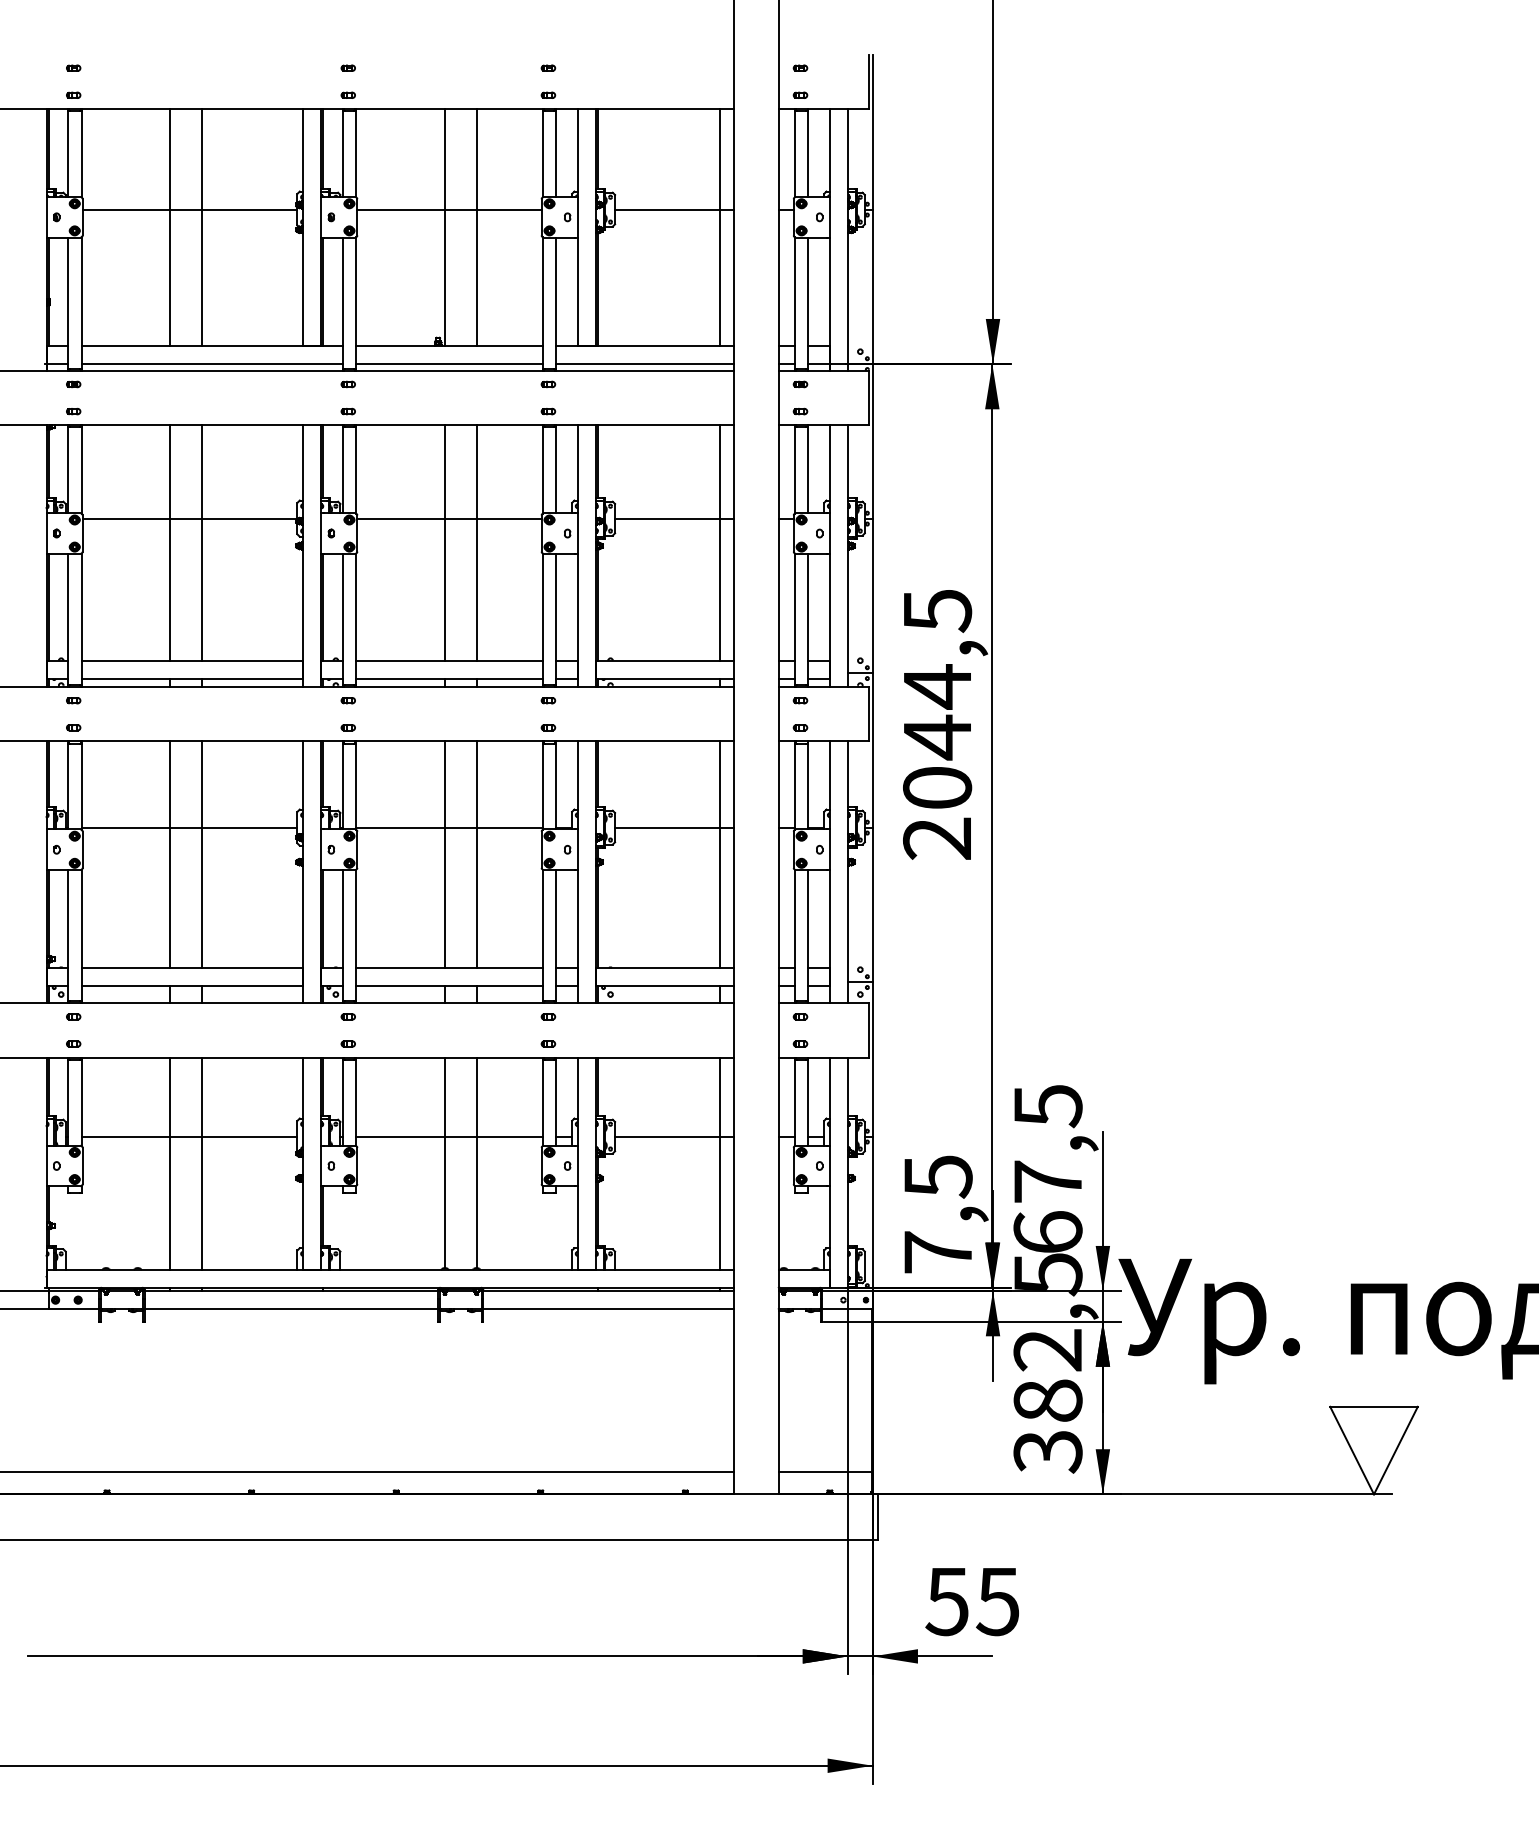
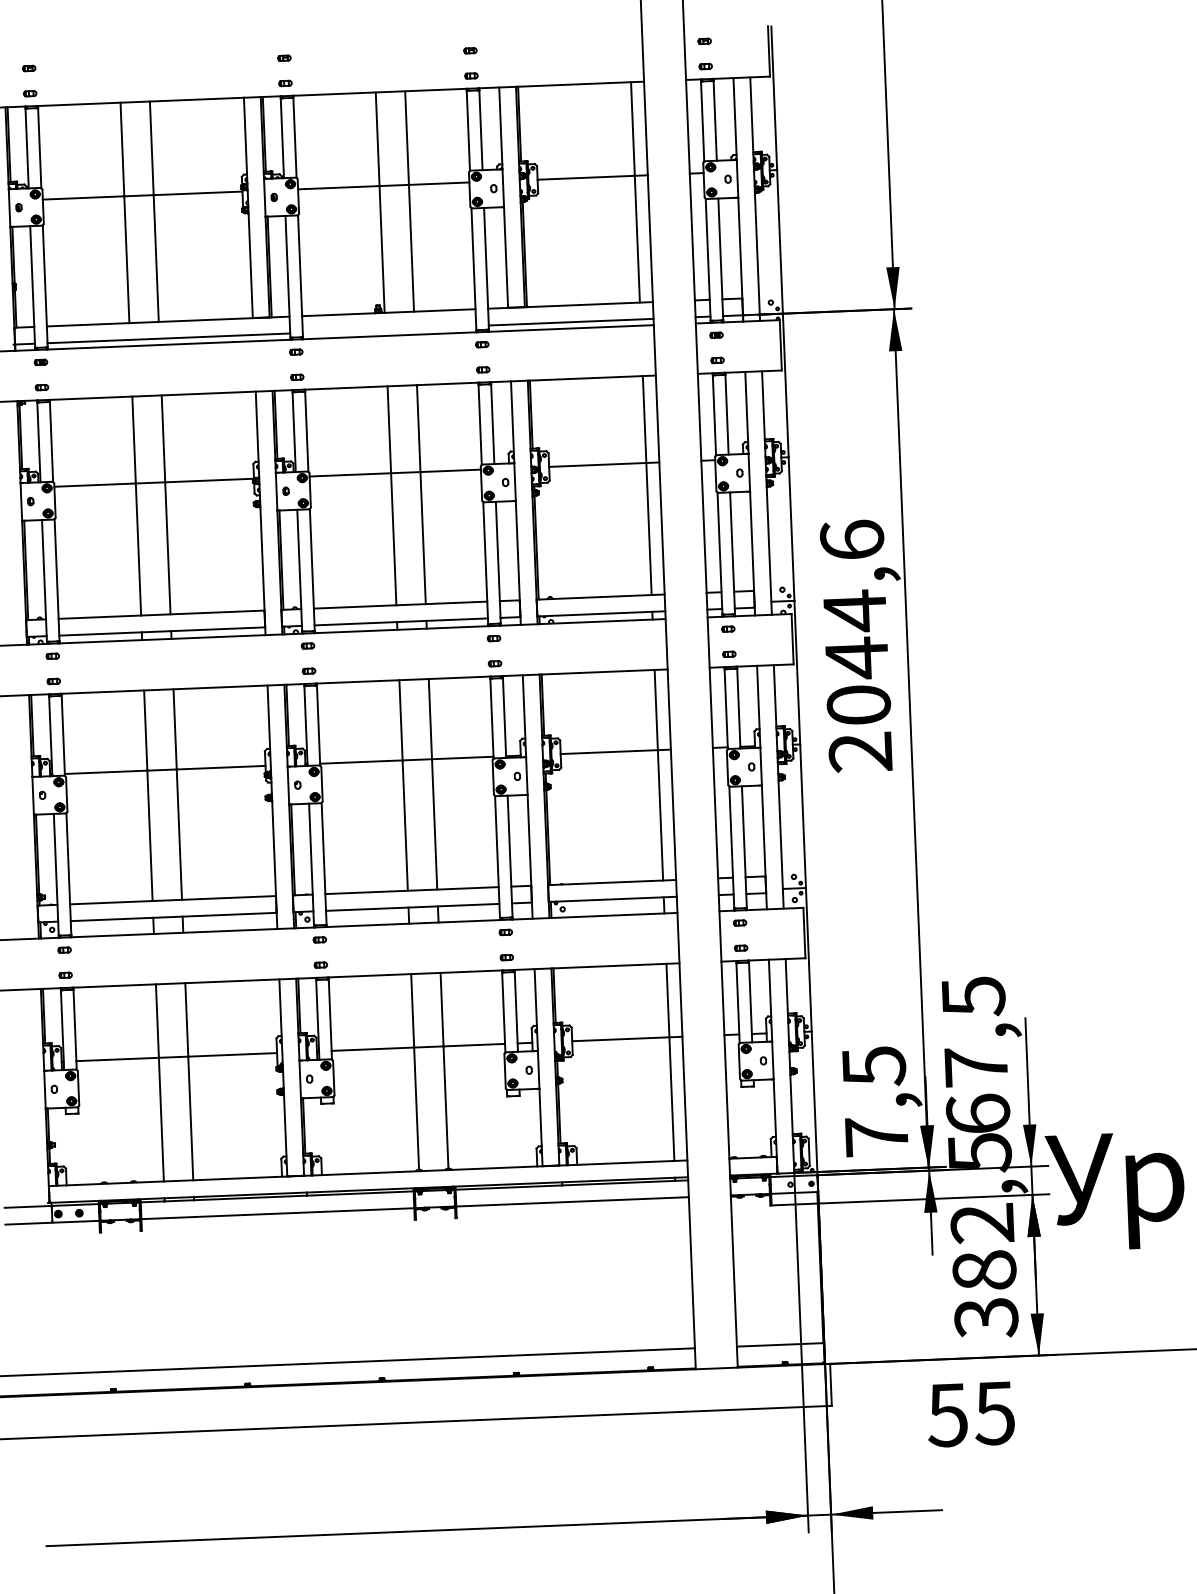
line: (449, 364) -> (389, 329), removed
text: (937, 611) -> (852, 541), 2044,5 -> 2044,6
text: (971, 1602) -> (970, 1415), moved

